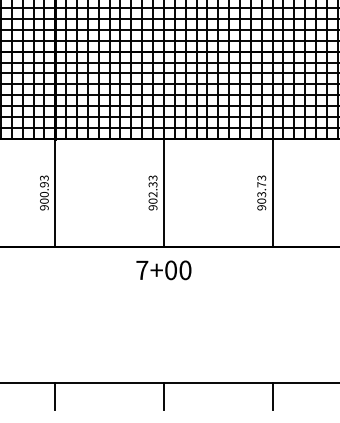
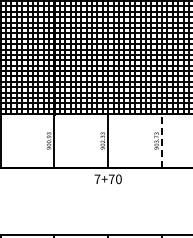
line: (273, 193) -> (162, 141), solid -> dashed
text: (170, 270) -> (111, 179), 7+00 -> 7+70

